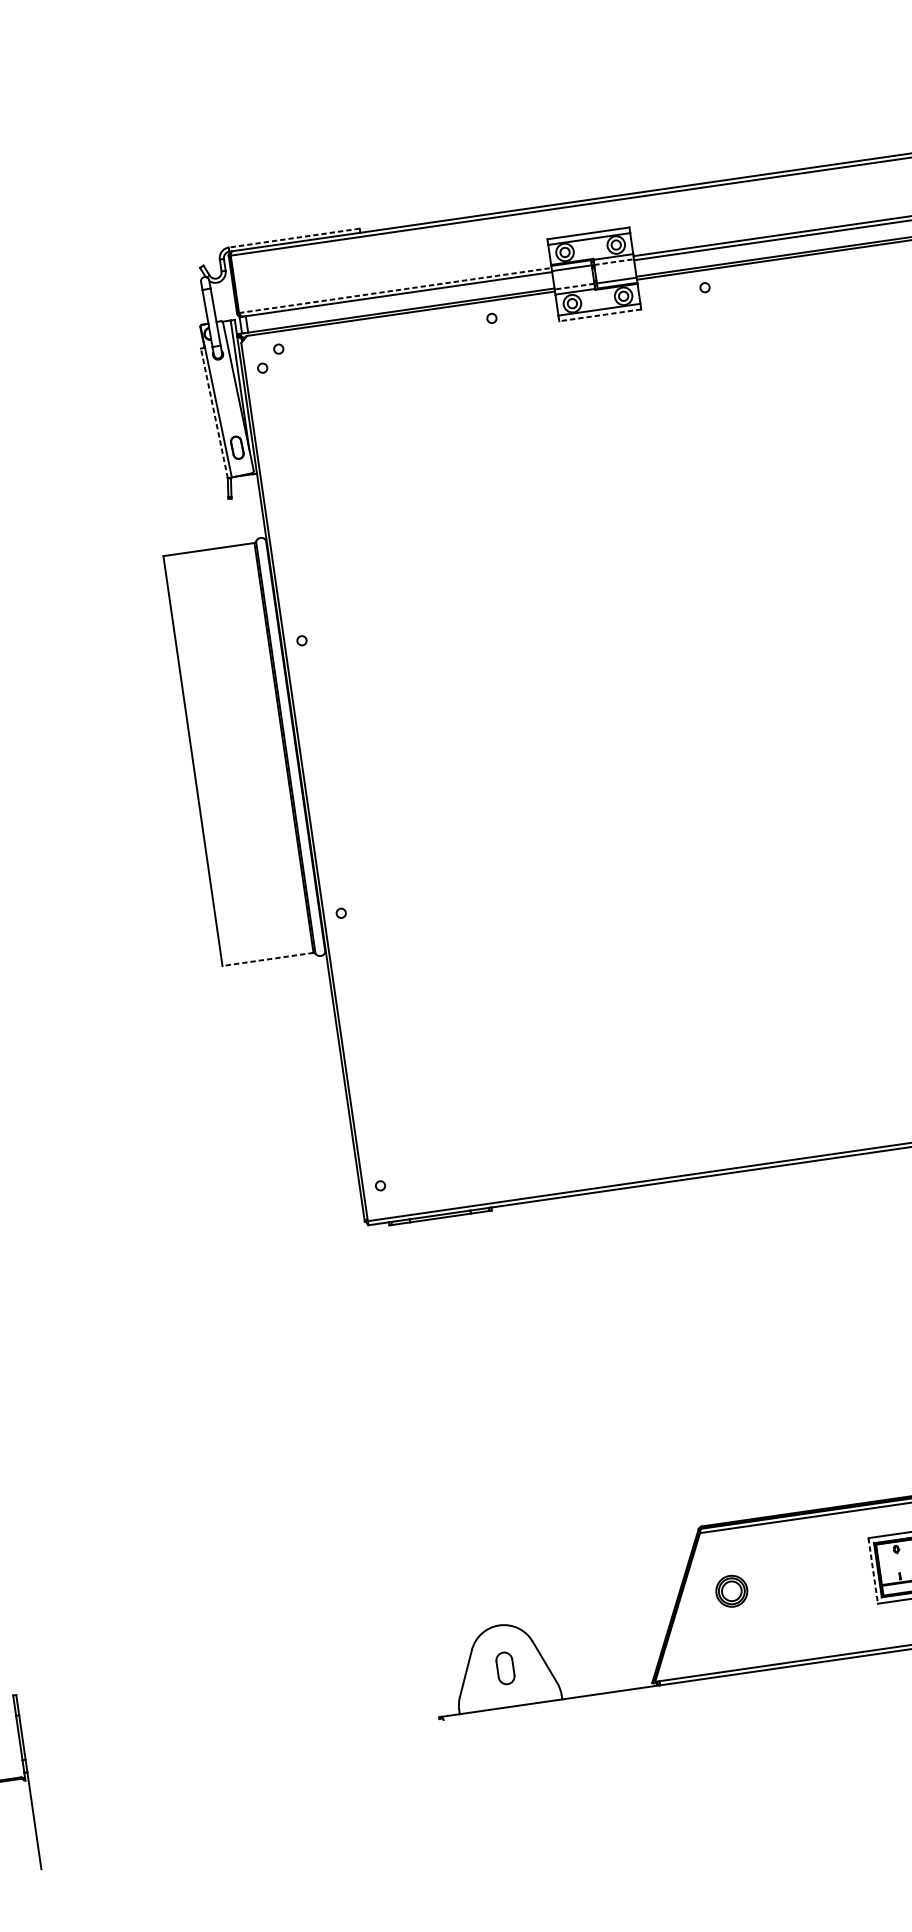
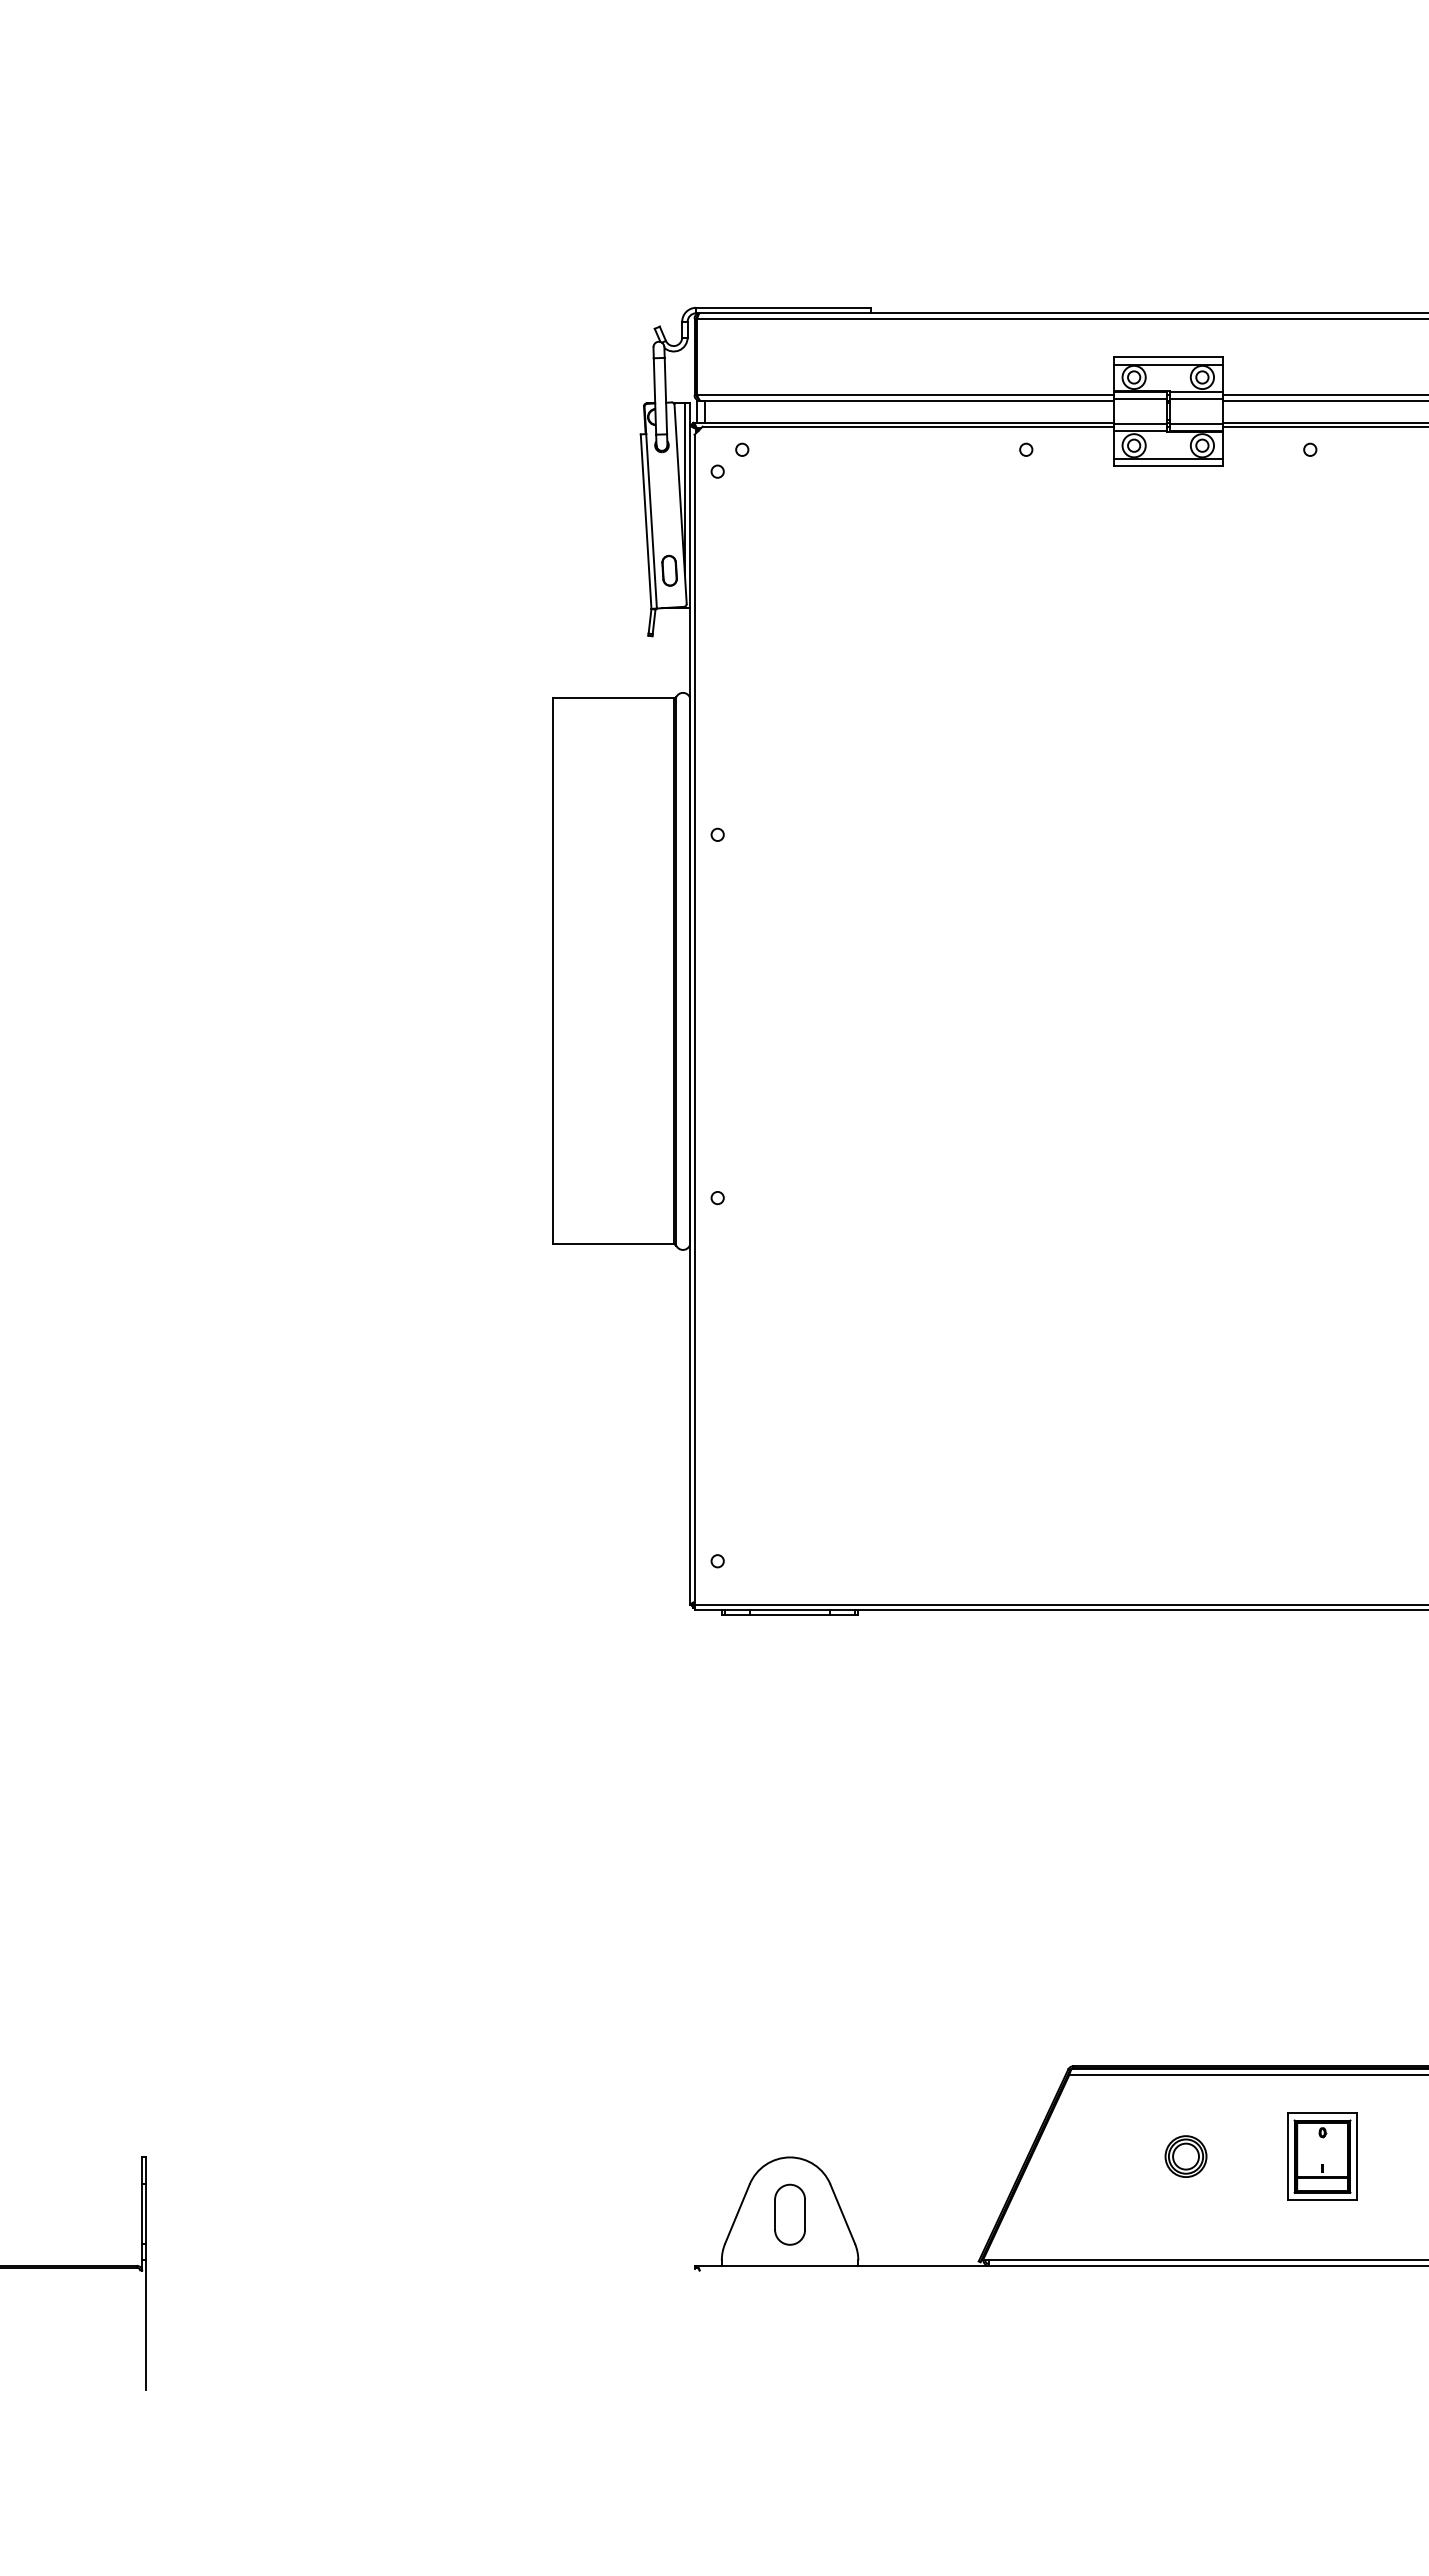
line: (293, 237) -> (782, 307), dashed -> solid
line: (614, 262) -> (1196, 399), dashed -> solid
line: (574, 286) -> (1139, 423), dashed -> solid
line: (395, 290) -> (905, 395), dashed -> solid
line: (600, 315) -> (1168, 466), dashed -> solid
line: (214, 413) -> (646, 521), dashed -> solid
line: (268, 959) -> (613, 1244), dashed -> solid
line: (873, 1570) -> (1288, 2156), dashed -> solid
part: (731, 1591) -> (1185, 2156), moved
part: (505, 1668) -> (789, 2214), size x1.43

